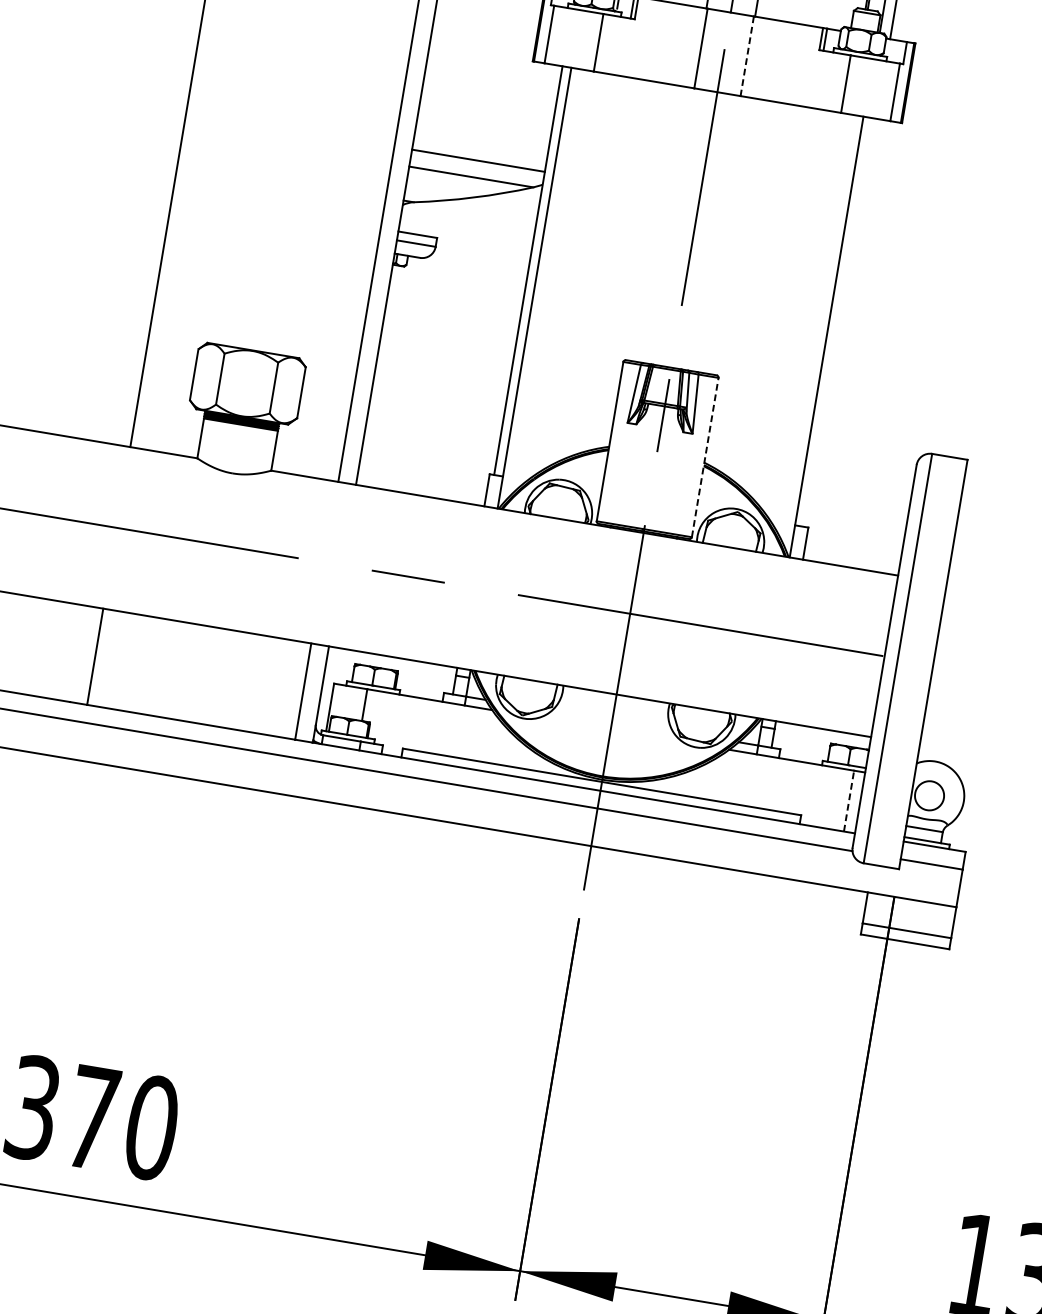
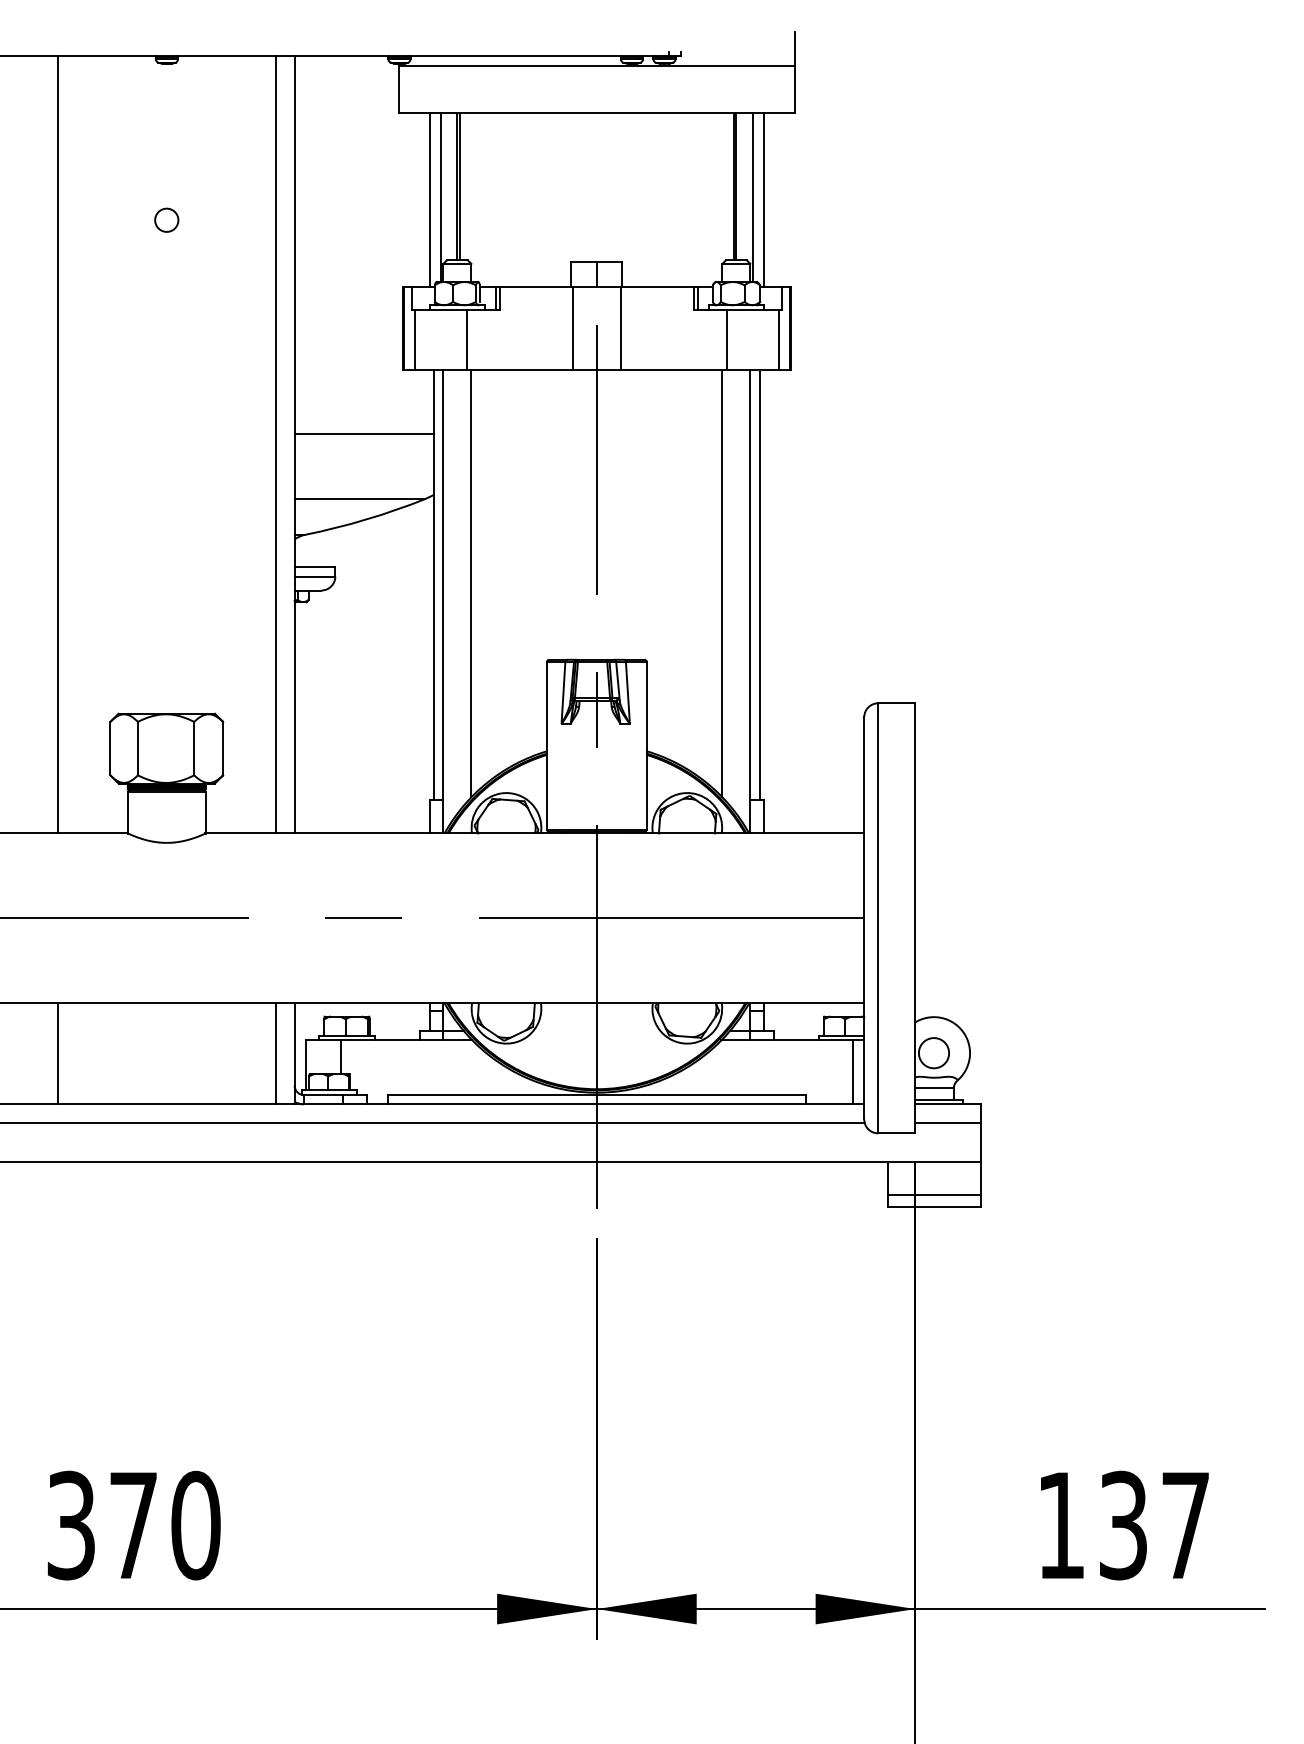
line: (747, 56) -> (621, 328), dashed -> solid
line: (478, 160) -> (364, 434), moved
line: (564, 275) -> (471, 583), added
line: (803, 315) -> (722, 583), added
line: (838, 321) -> (759, 584), added
line: (704, 457) -> (646, 745), dashed -> solid
line: (848, 801) -> (852, 1072), dashed -> solid

